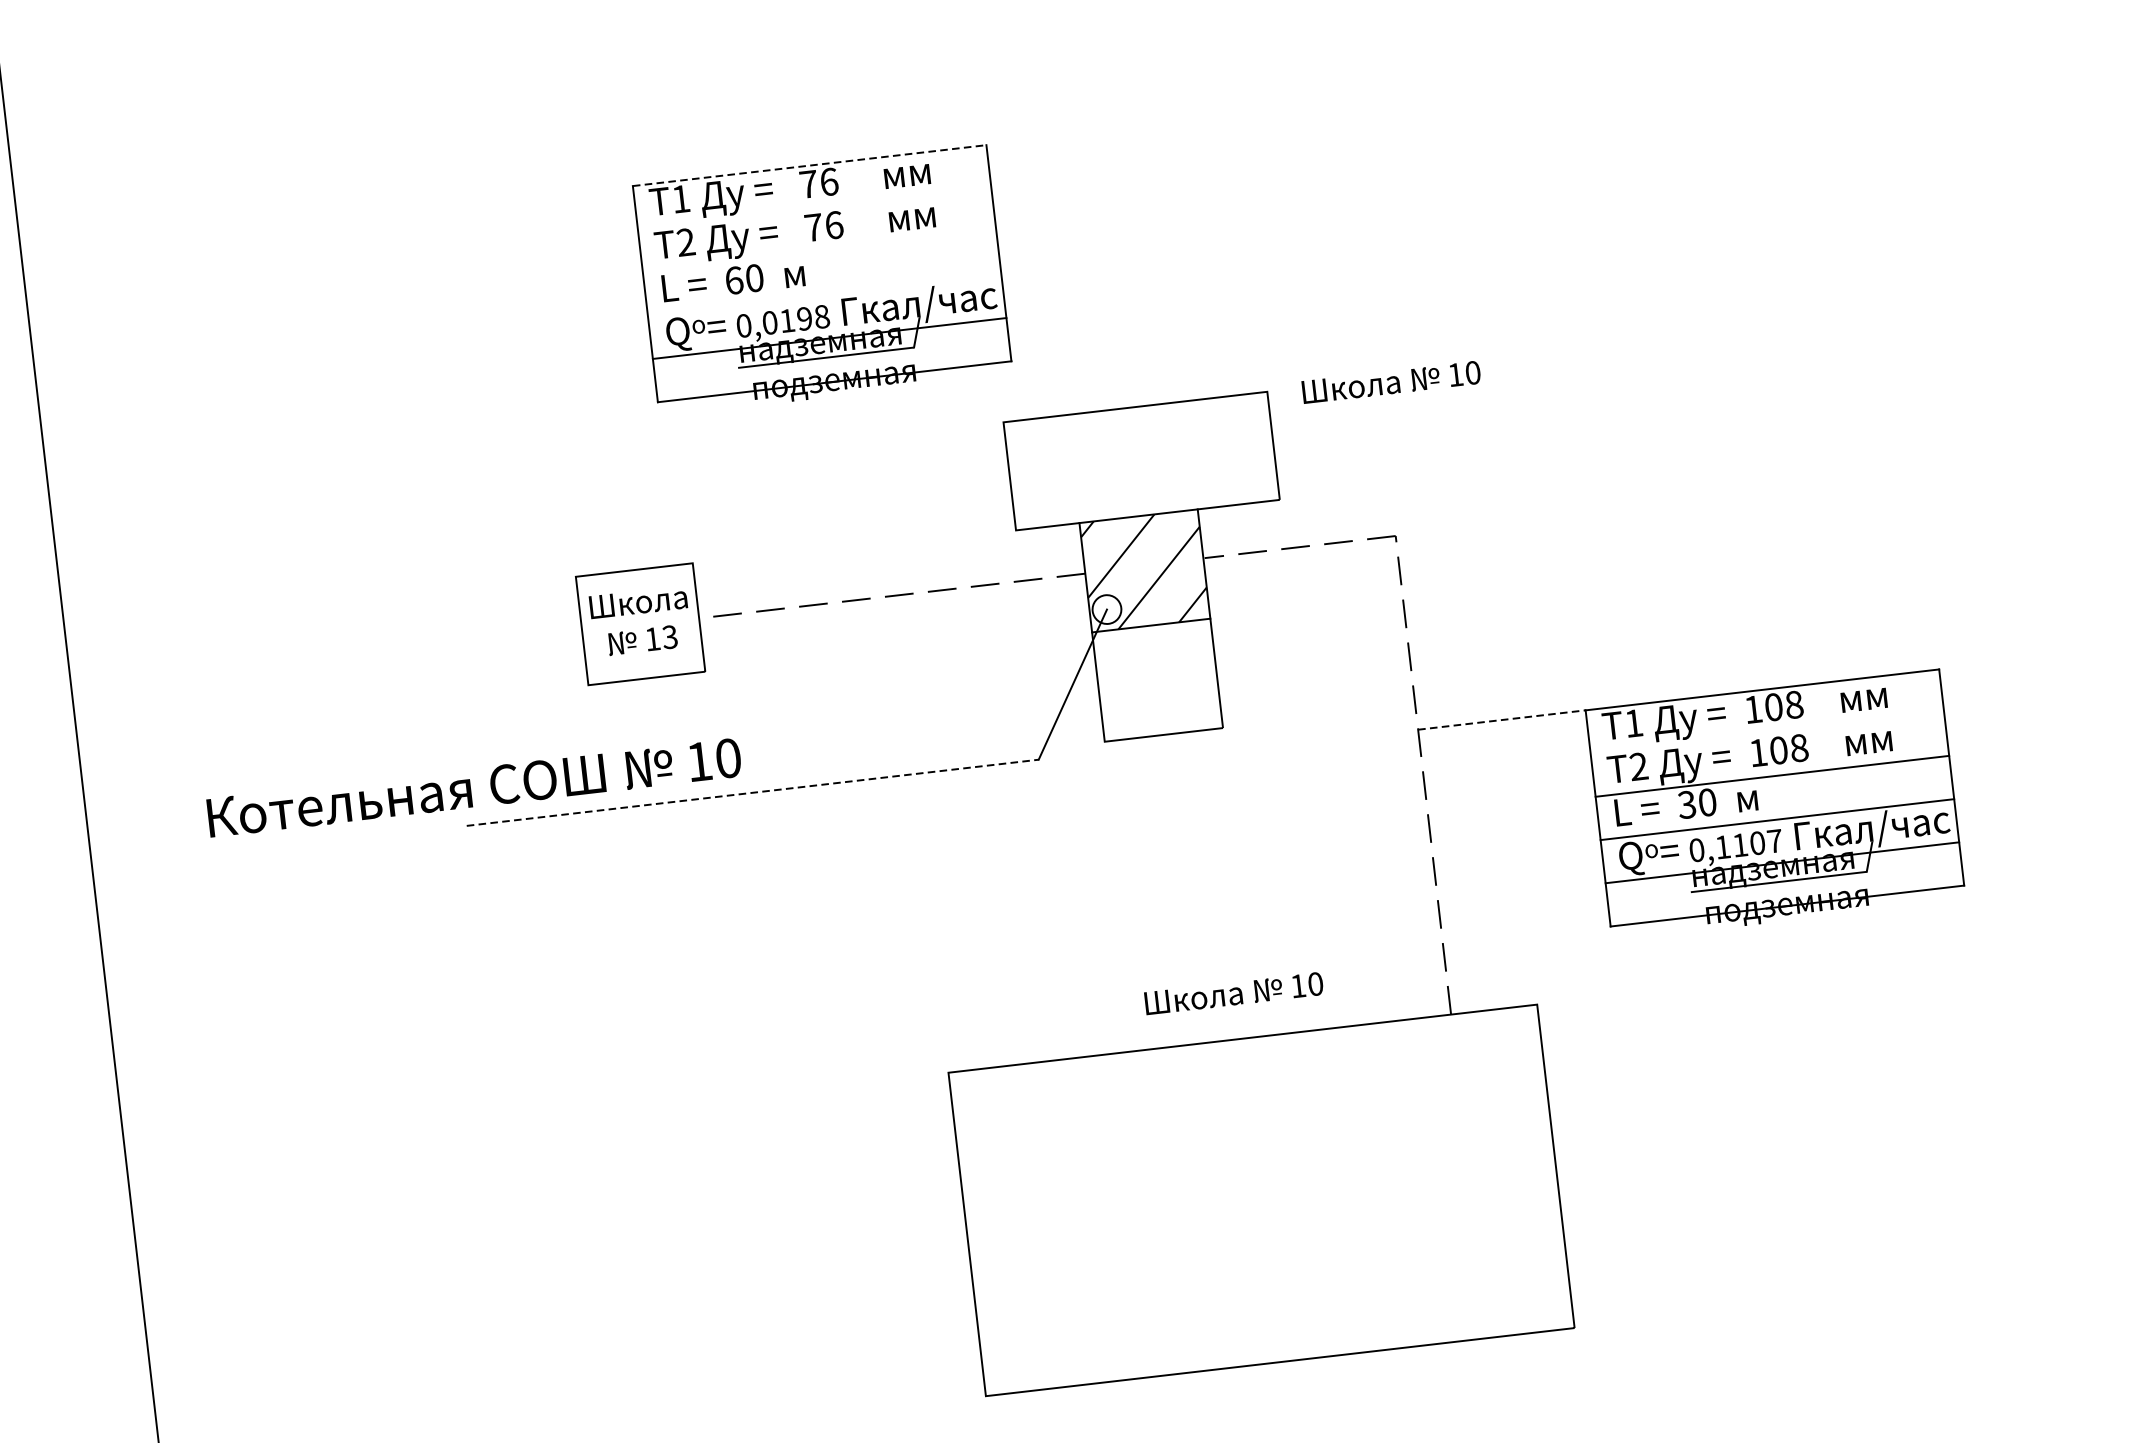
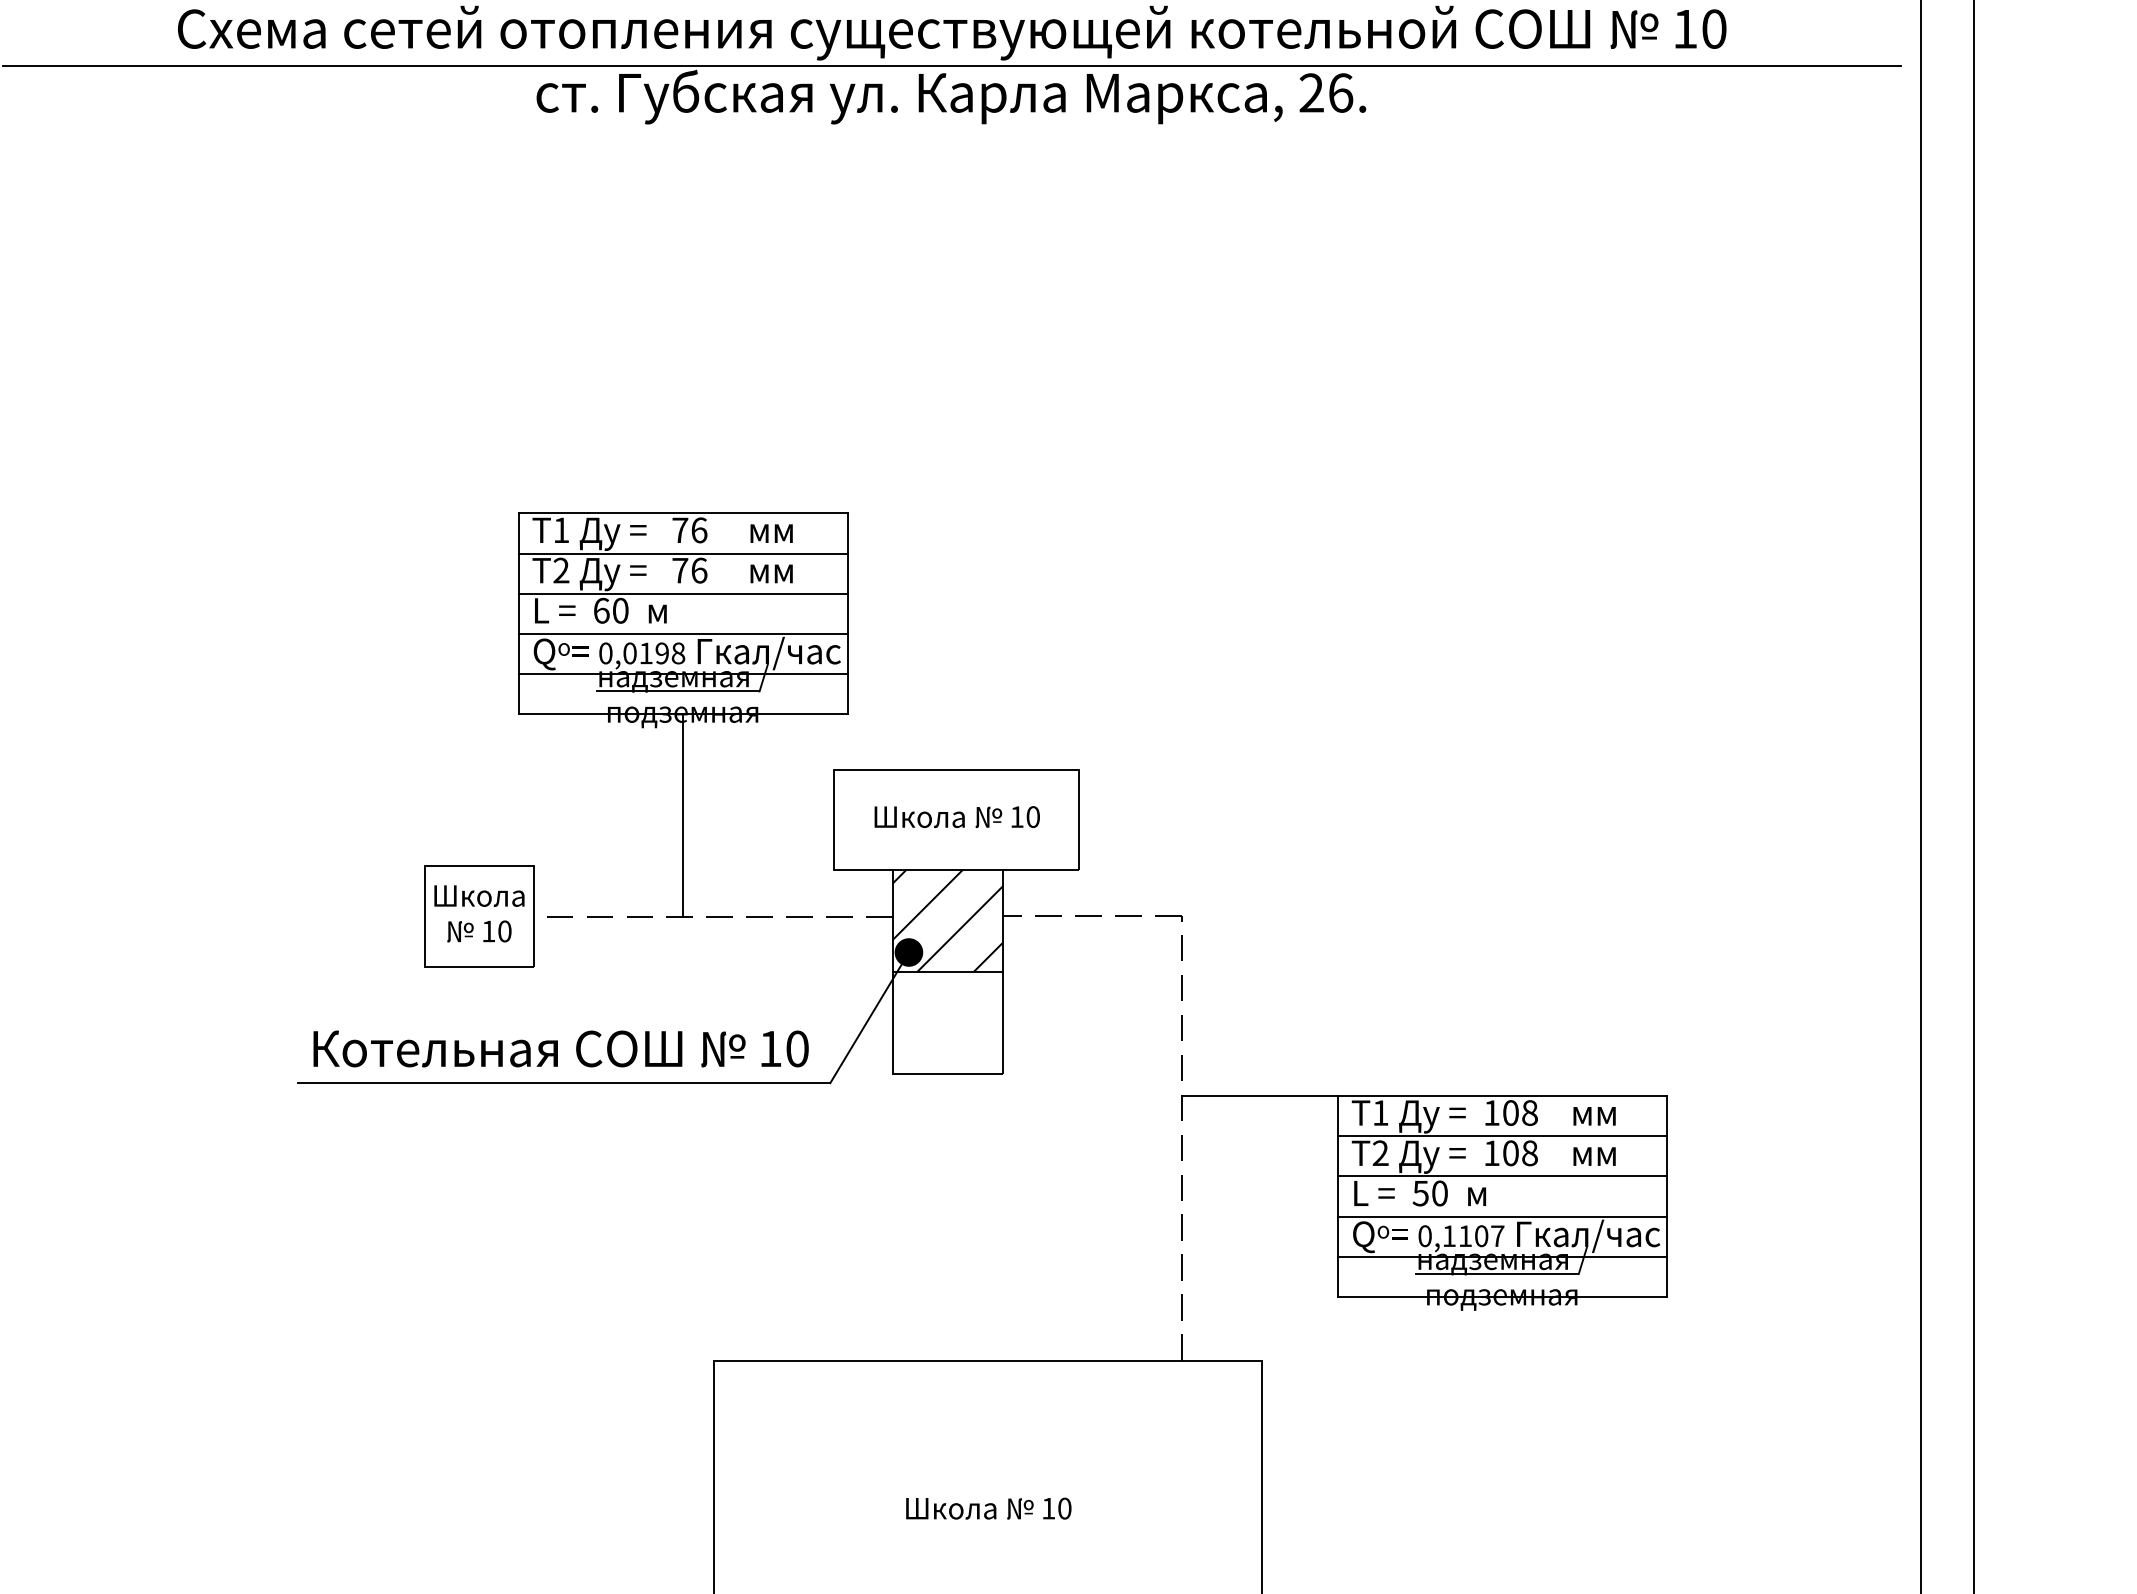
line: (810, 165) -> (683, 513), dashed -> solid
line: (814, 208) -> (682, 553), added
line: (819, 251) -> (682, 593), added
line: (823, 294) -> (682, 633), added
text: (1390, 382) -> (956, 817), moved
line: (847, 490) -> (683, 815), added
fill: (1106, 609) -> (908, 952), added
text: (669, 637) -> (504, 931), 13 -> 10
line: (1501, 719) -> (1259, 1095), dashed -> solid
line: (1766, 733) -> (1501, 1136), added
text: (473, 787) -> (560, 1048), moved
line: (753, 793) -> (564, 1083), dashed -> solid
text: (1686, 803) -> (1420, 1192), 30 -> 50
text: (1233, 993) -> (988, 1508), moved

